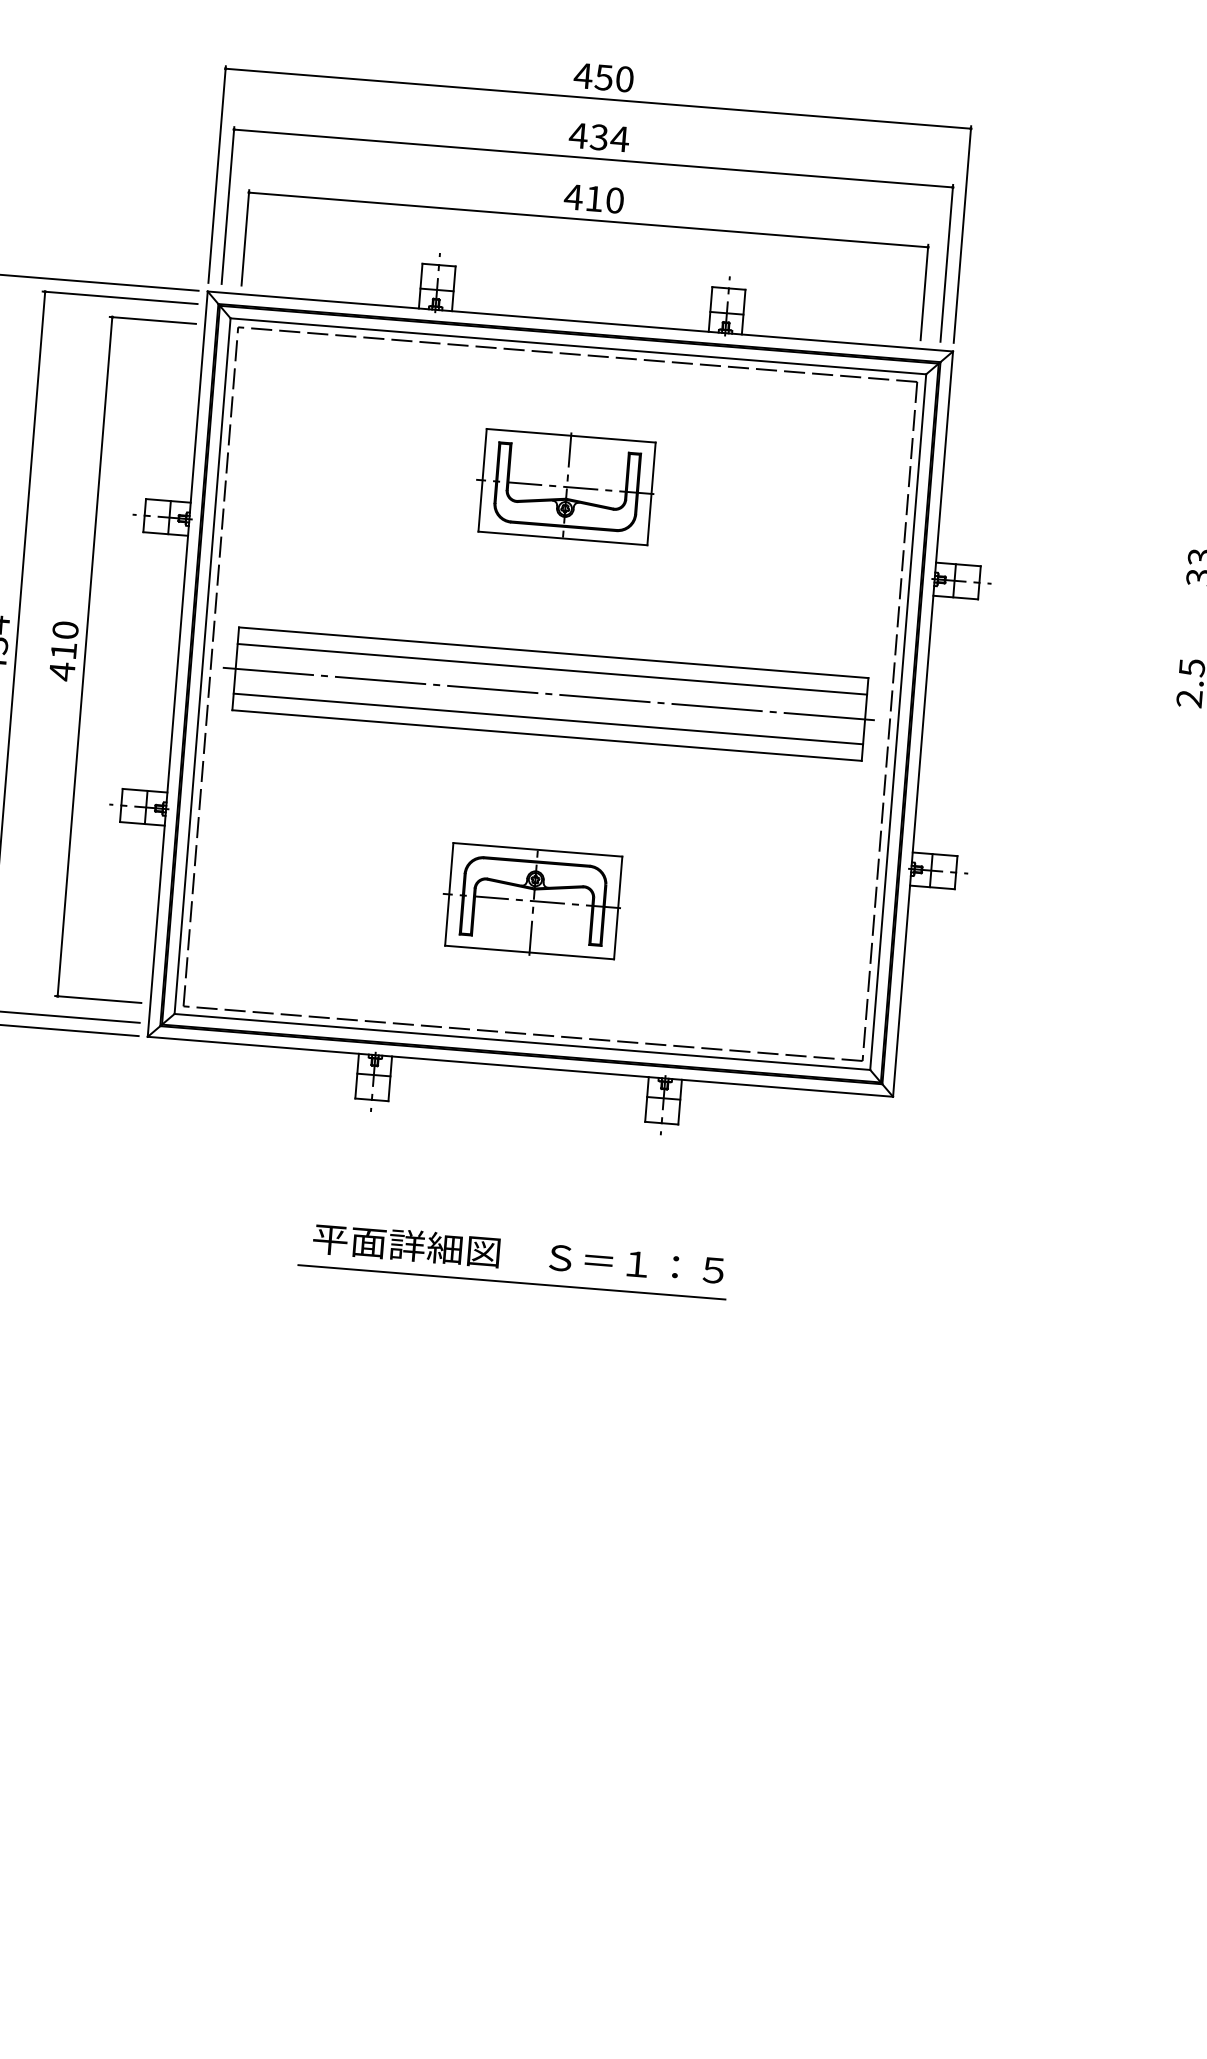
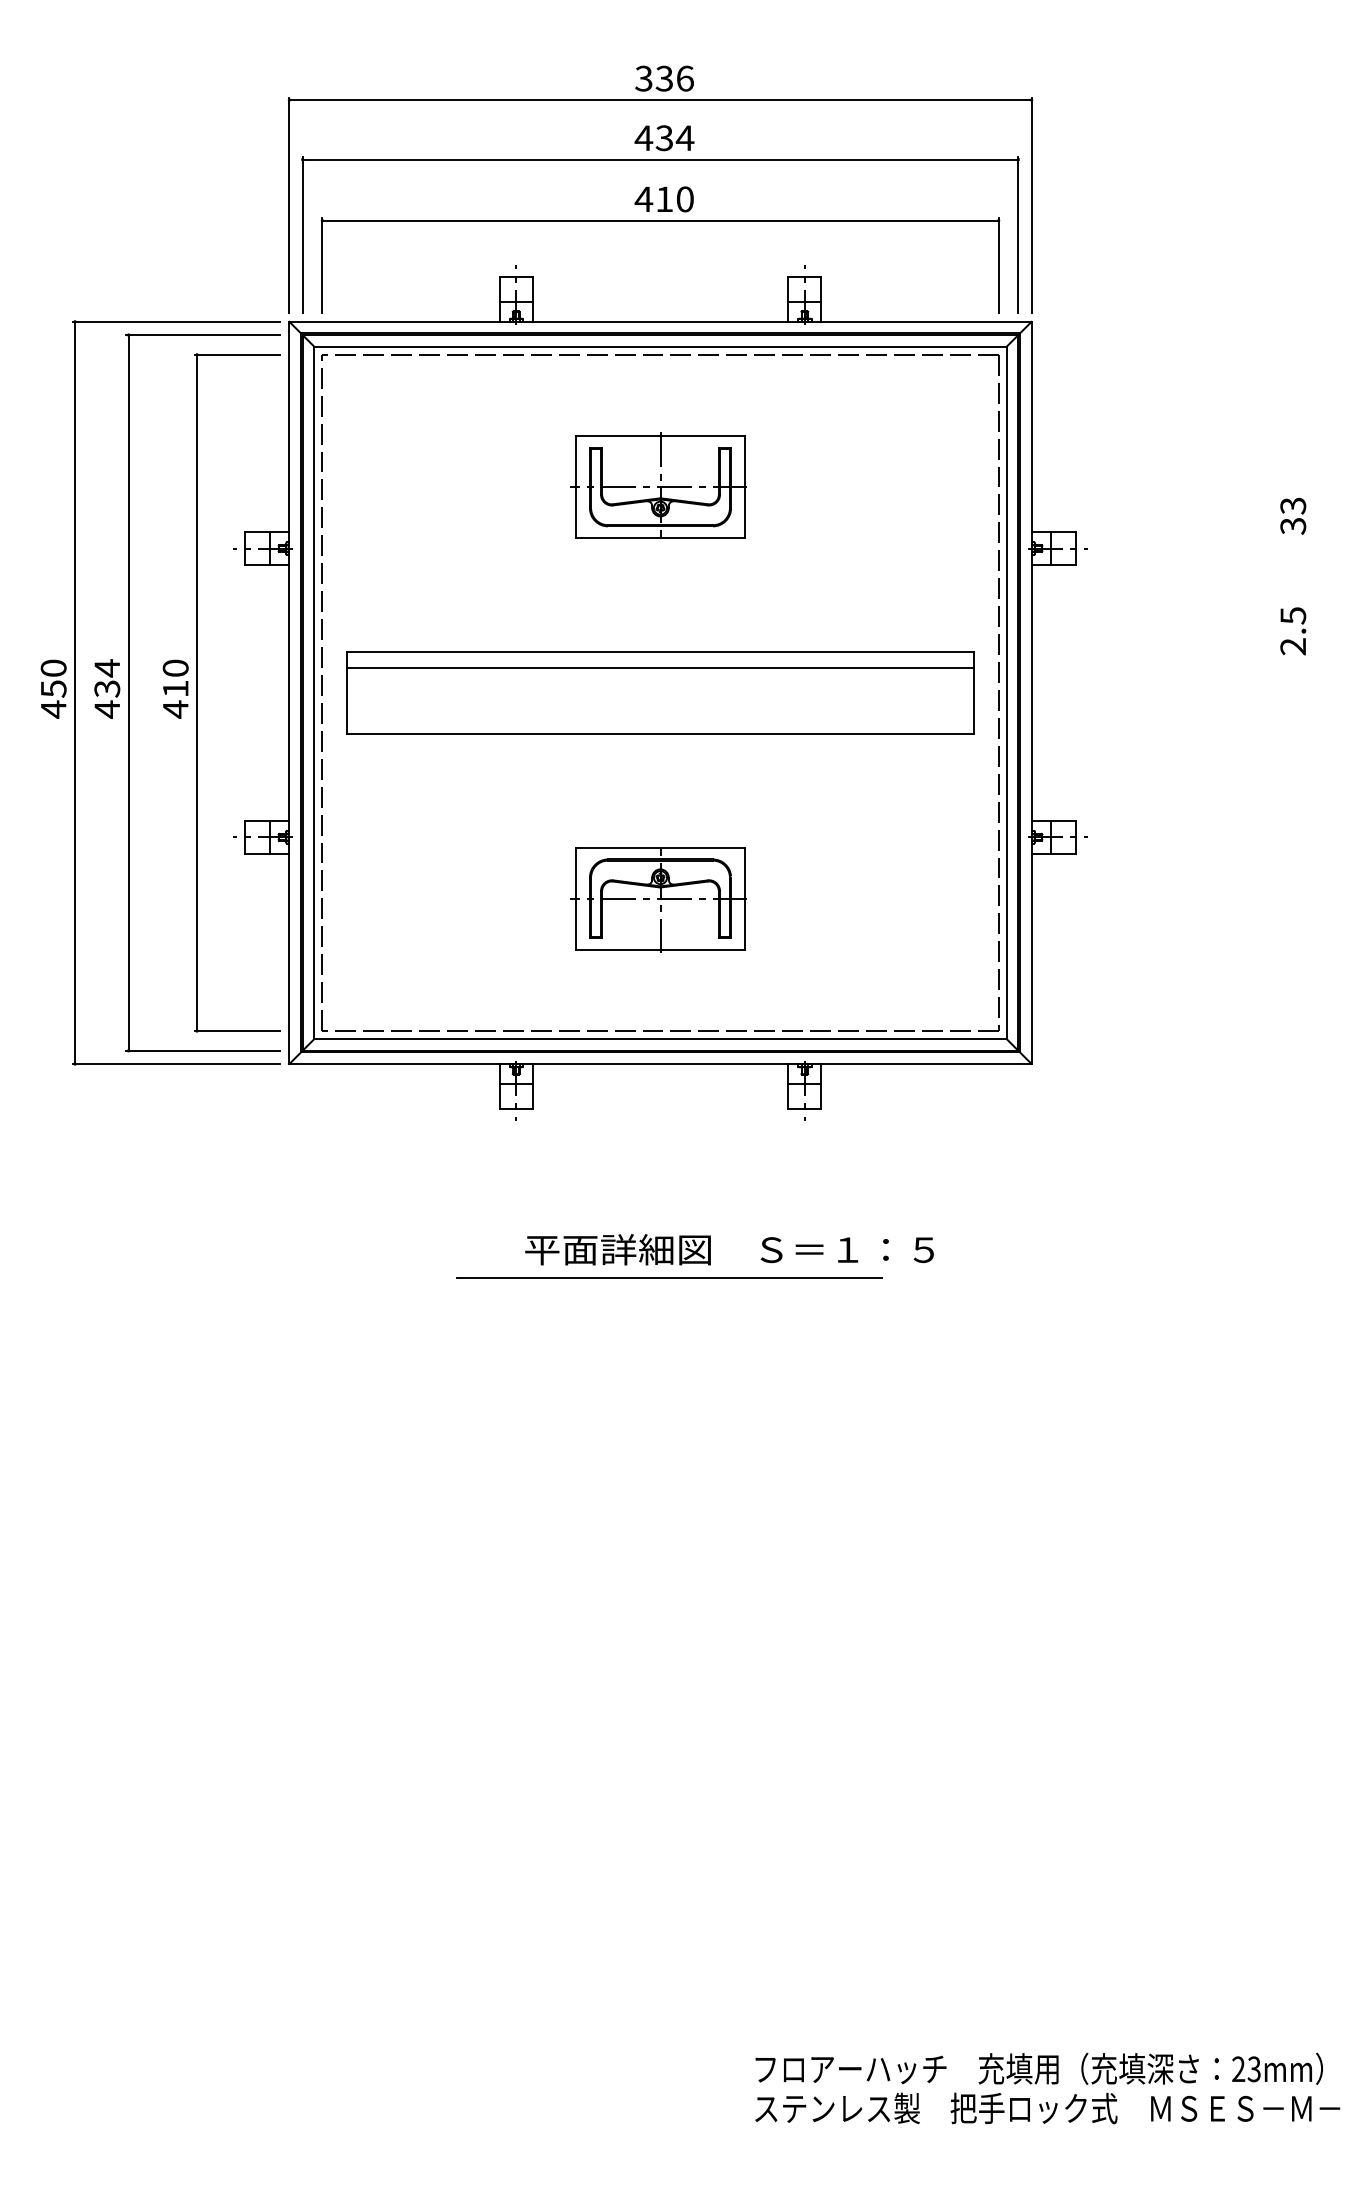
text: (603, 77) -> (663, 78), 450 -> 336
line: (550, 693) -> (660, 692), removed
line: (548, 718) -> (660, 717), removed
text: (518, 1254) -> (729, 1249), moved

